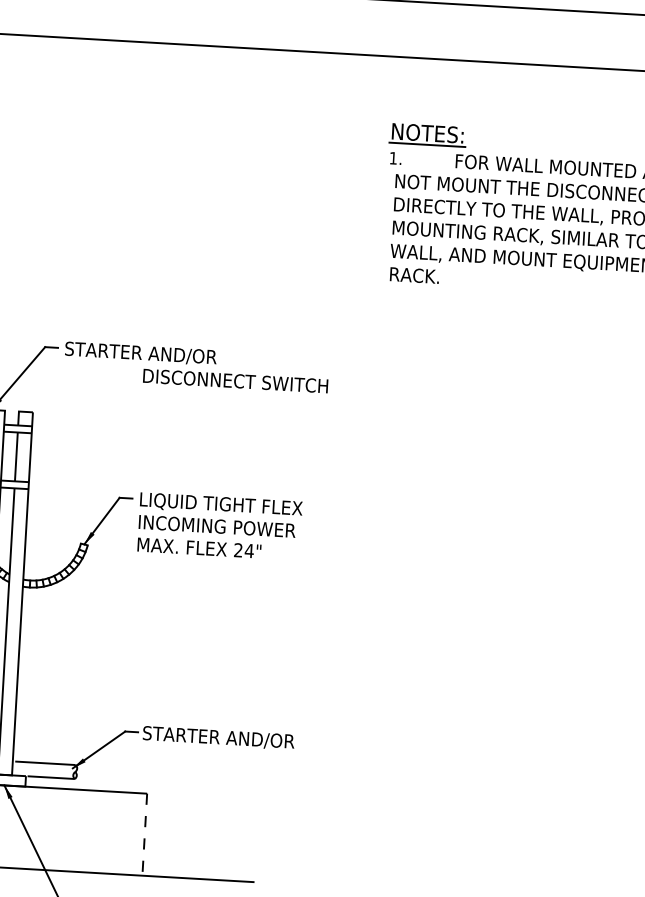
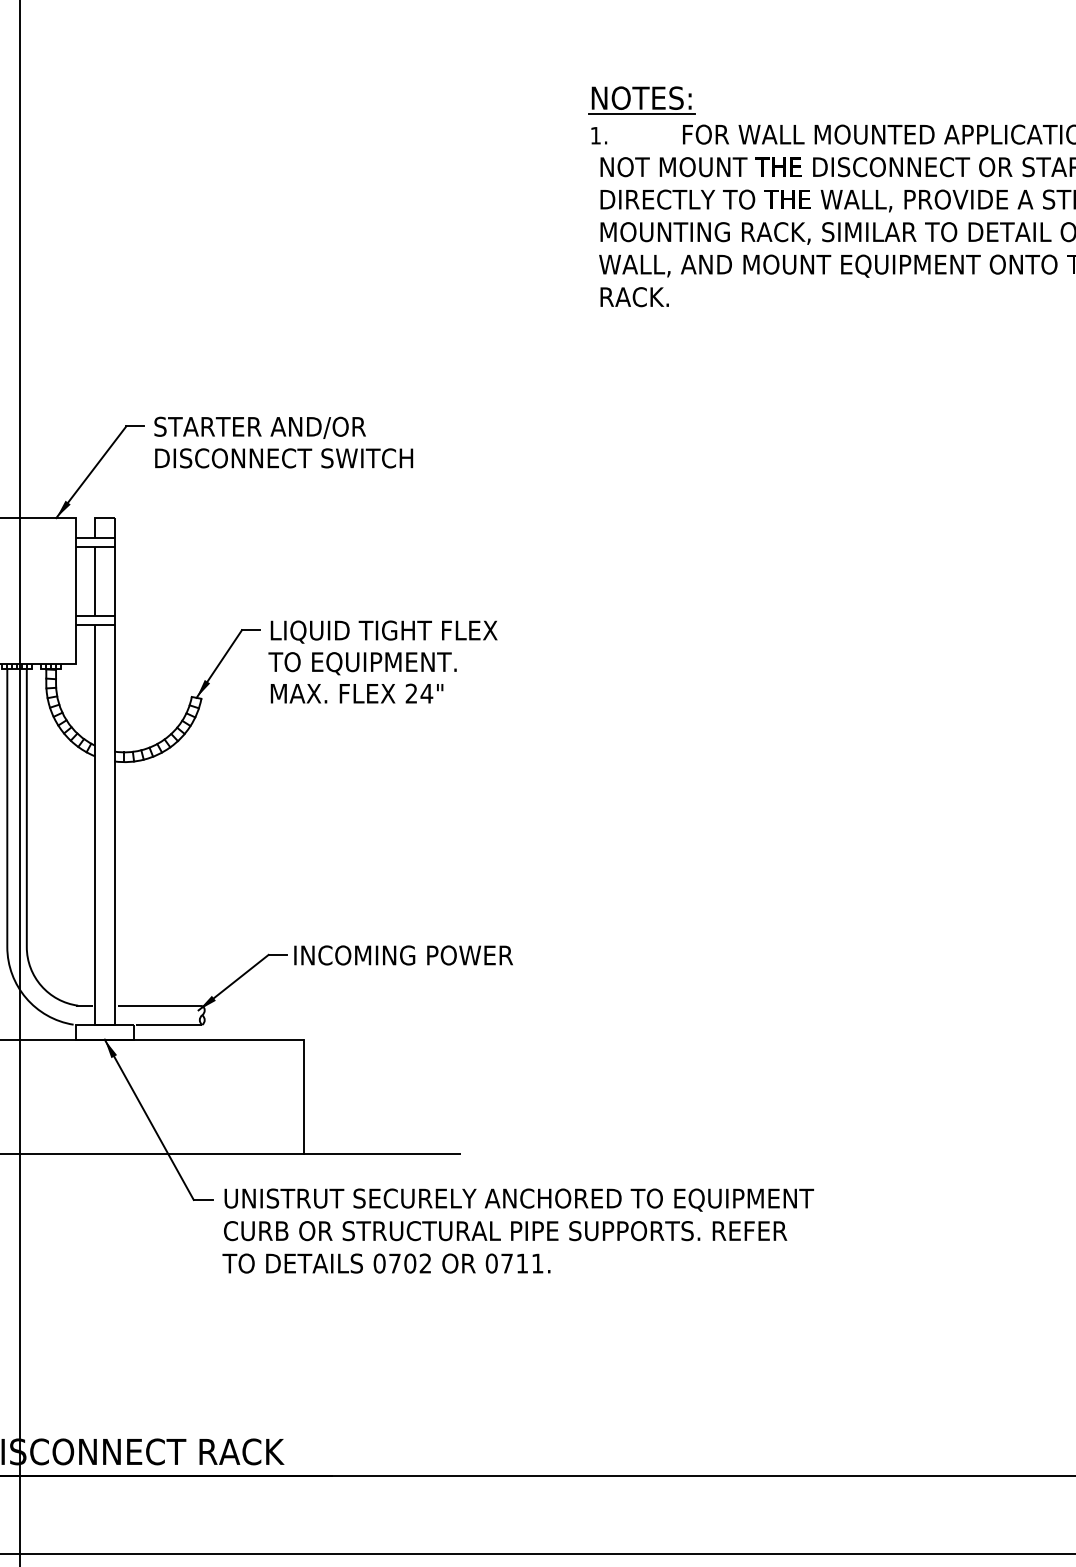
text: (235, 381) -> (284, 458), moved
text: (216, 527) -> (378, 663), INCOMING POWER -> TO EQUIPMENT.
text: (221, 738) -> (402, 956), STARTER AND/OR -> INCOMING POWER
line: (145, 835) -> (304, 1097), dashed -> solid

